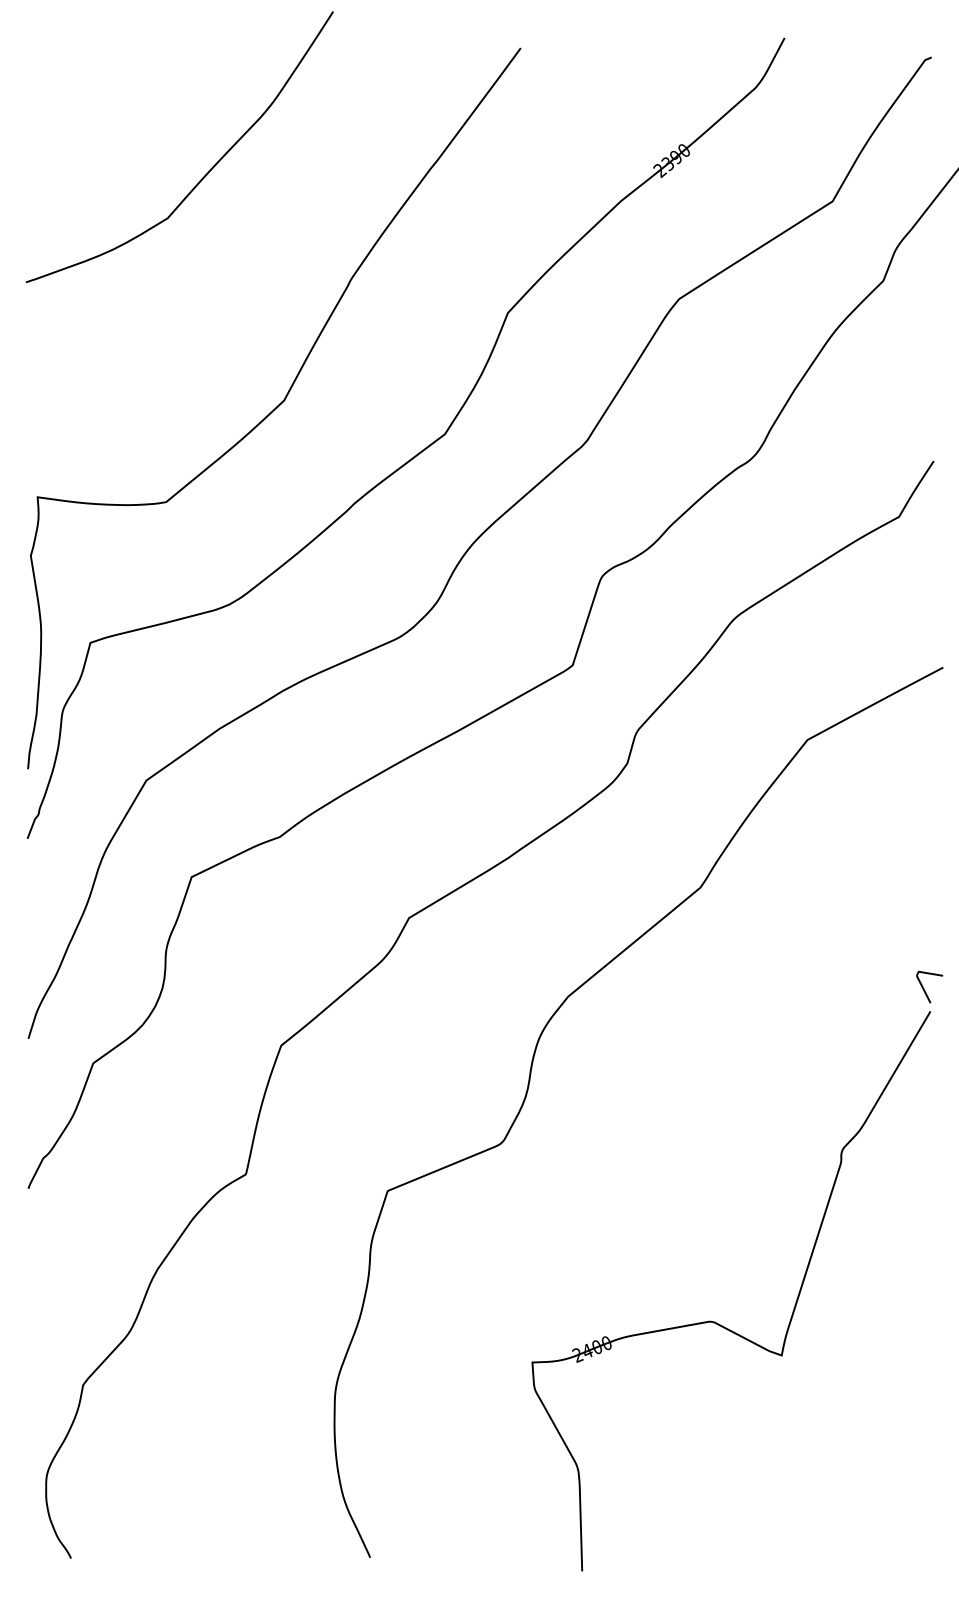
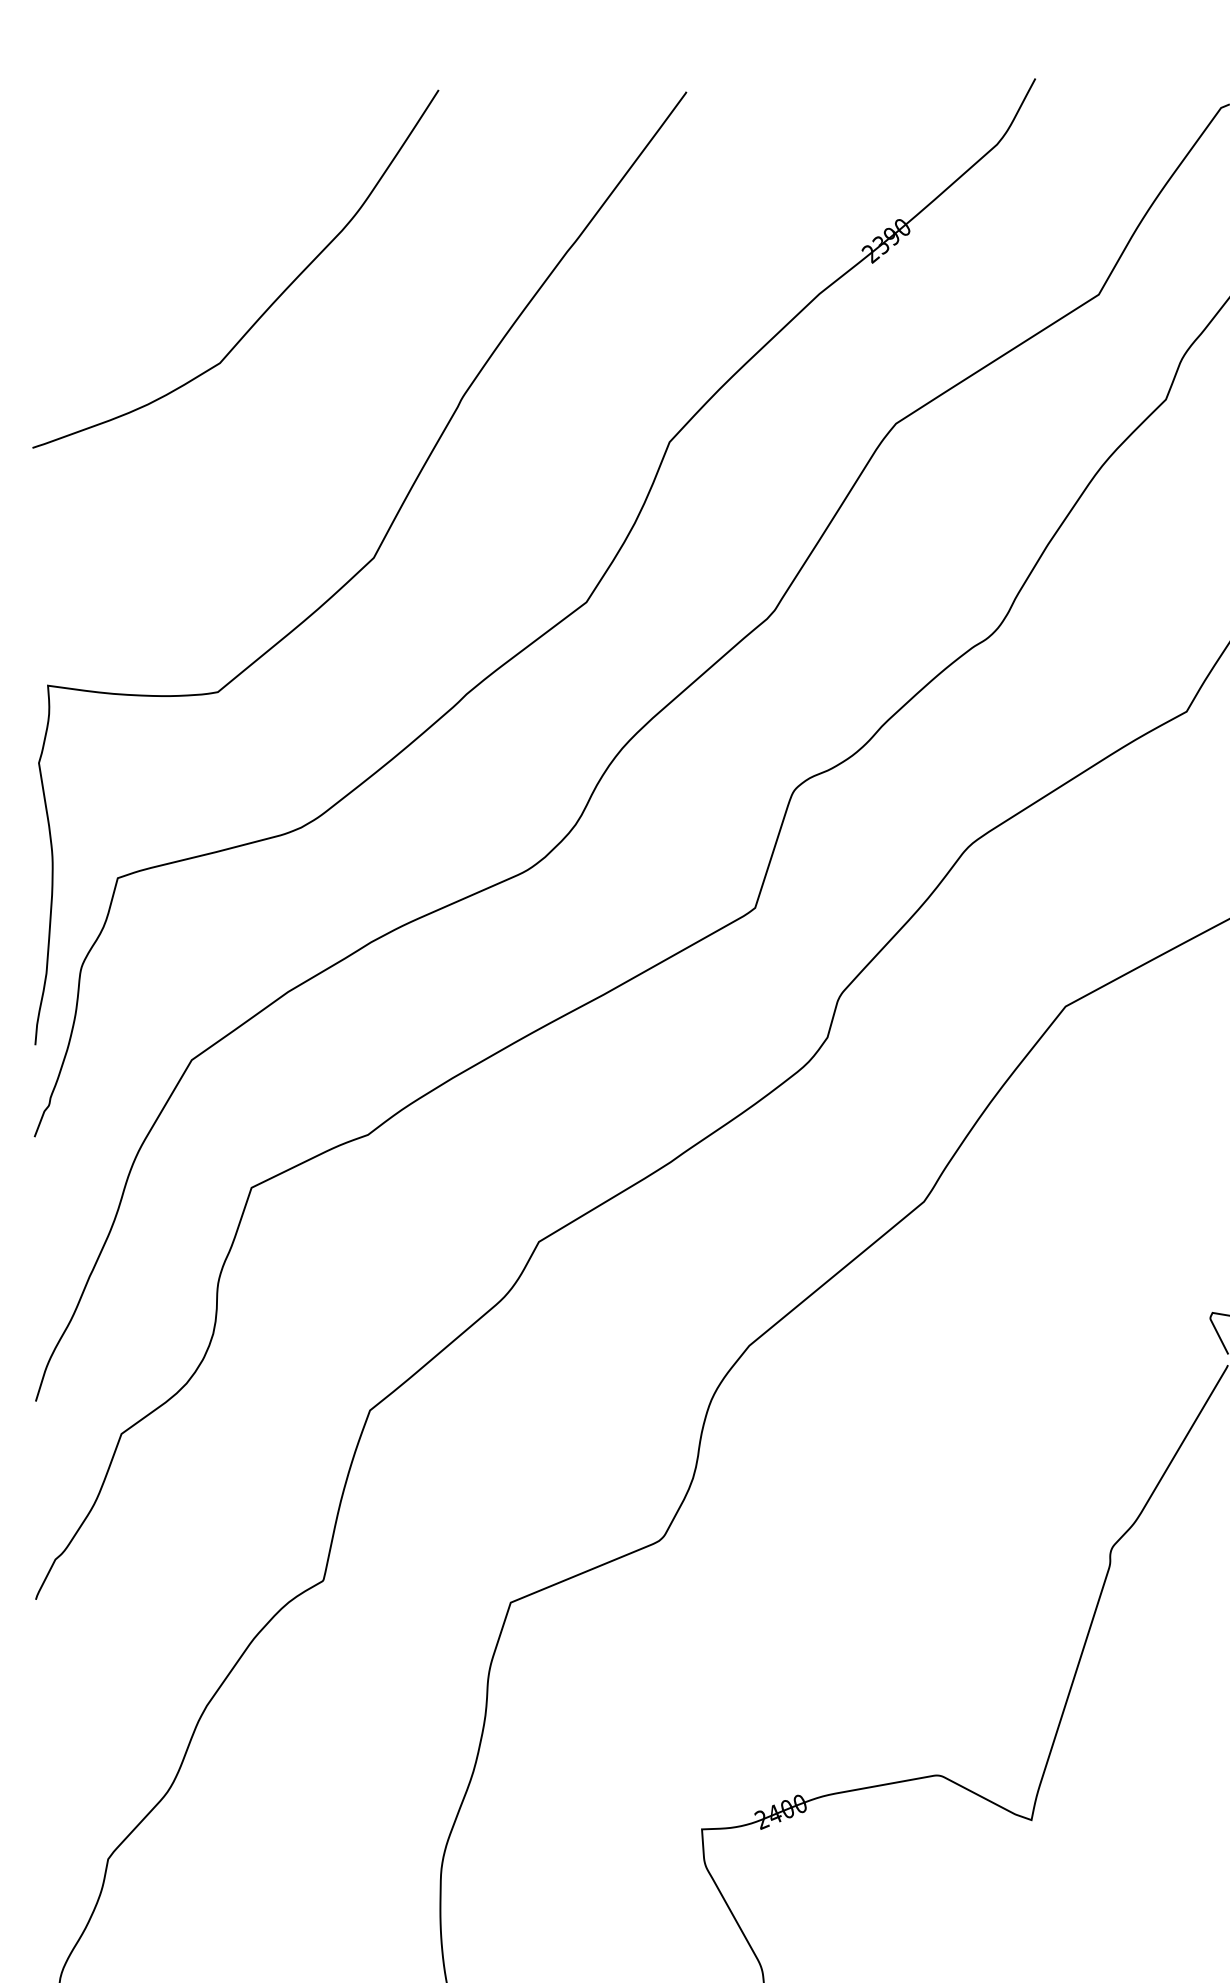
curve: (209, 169) -> (275, 298), moved

